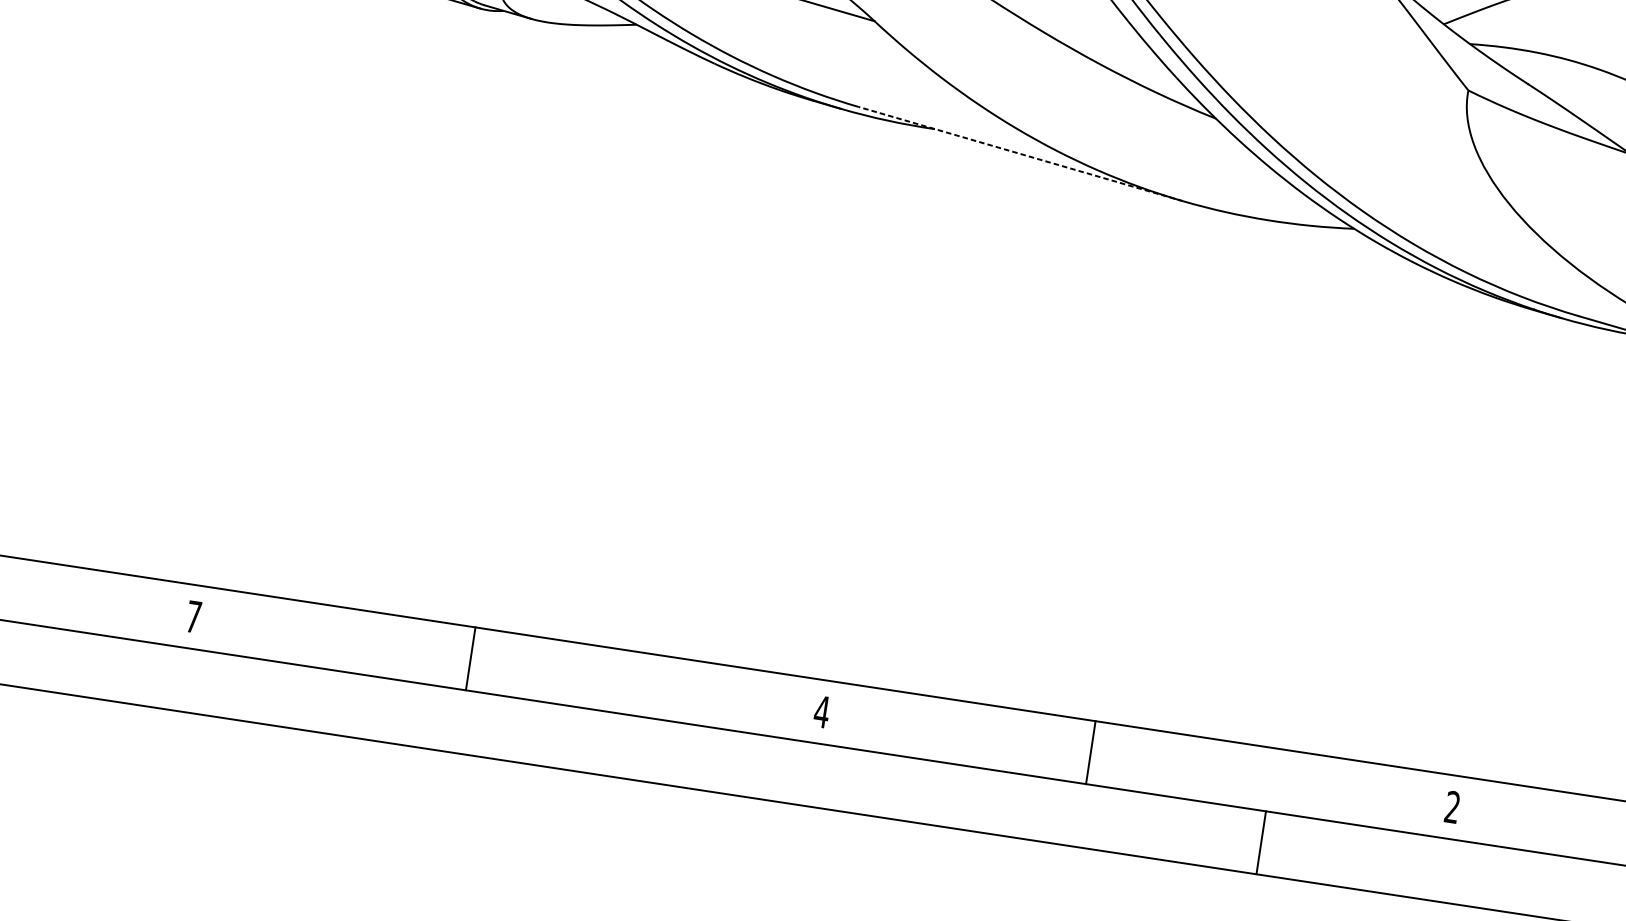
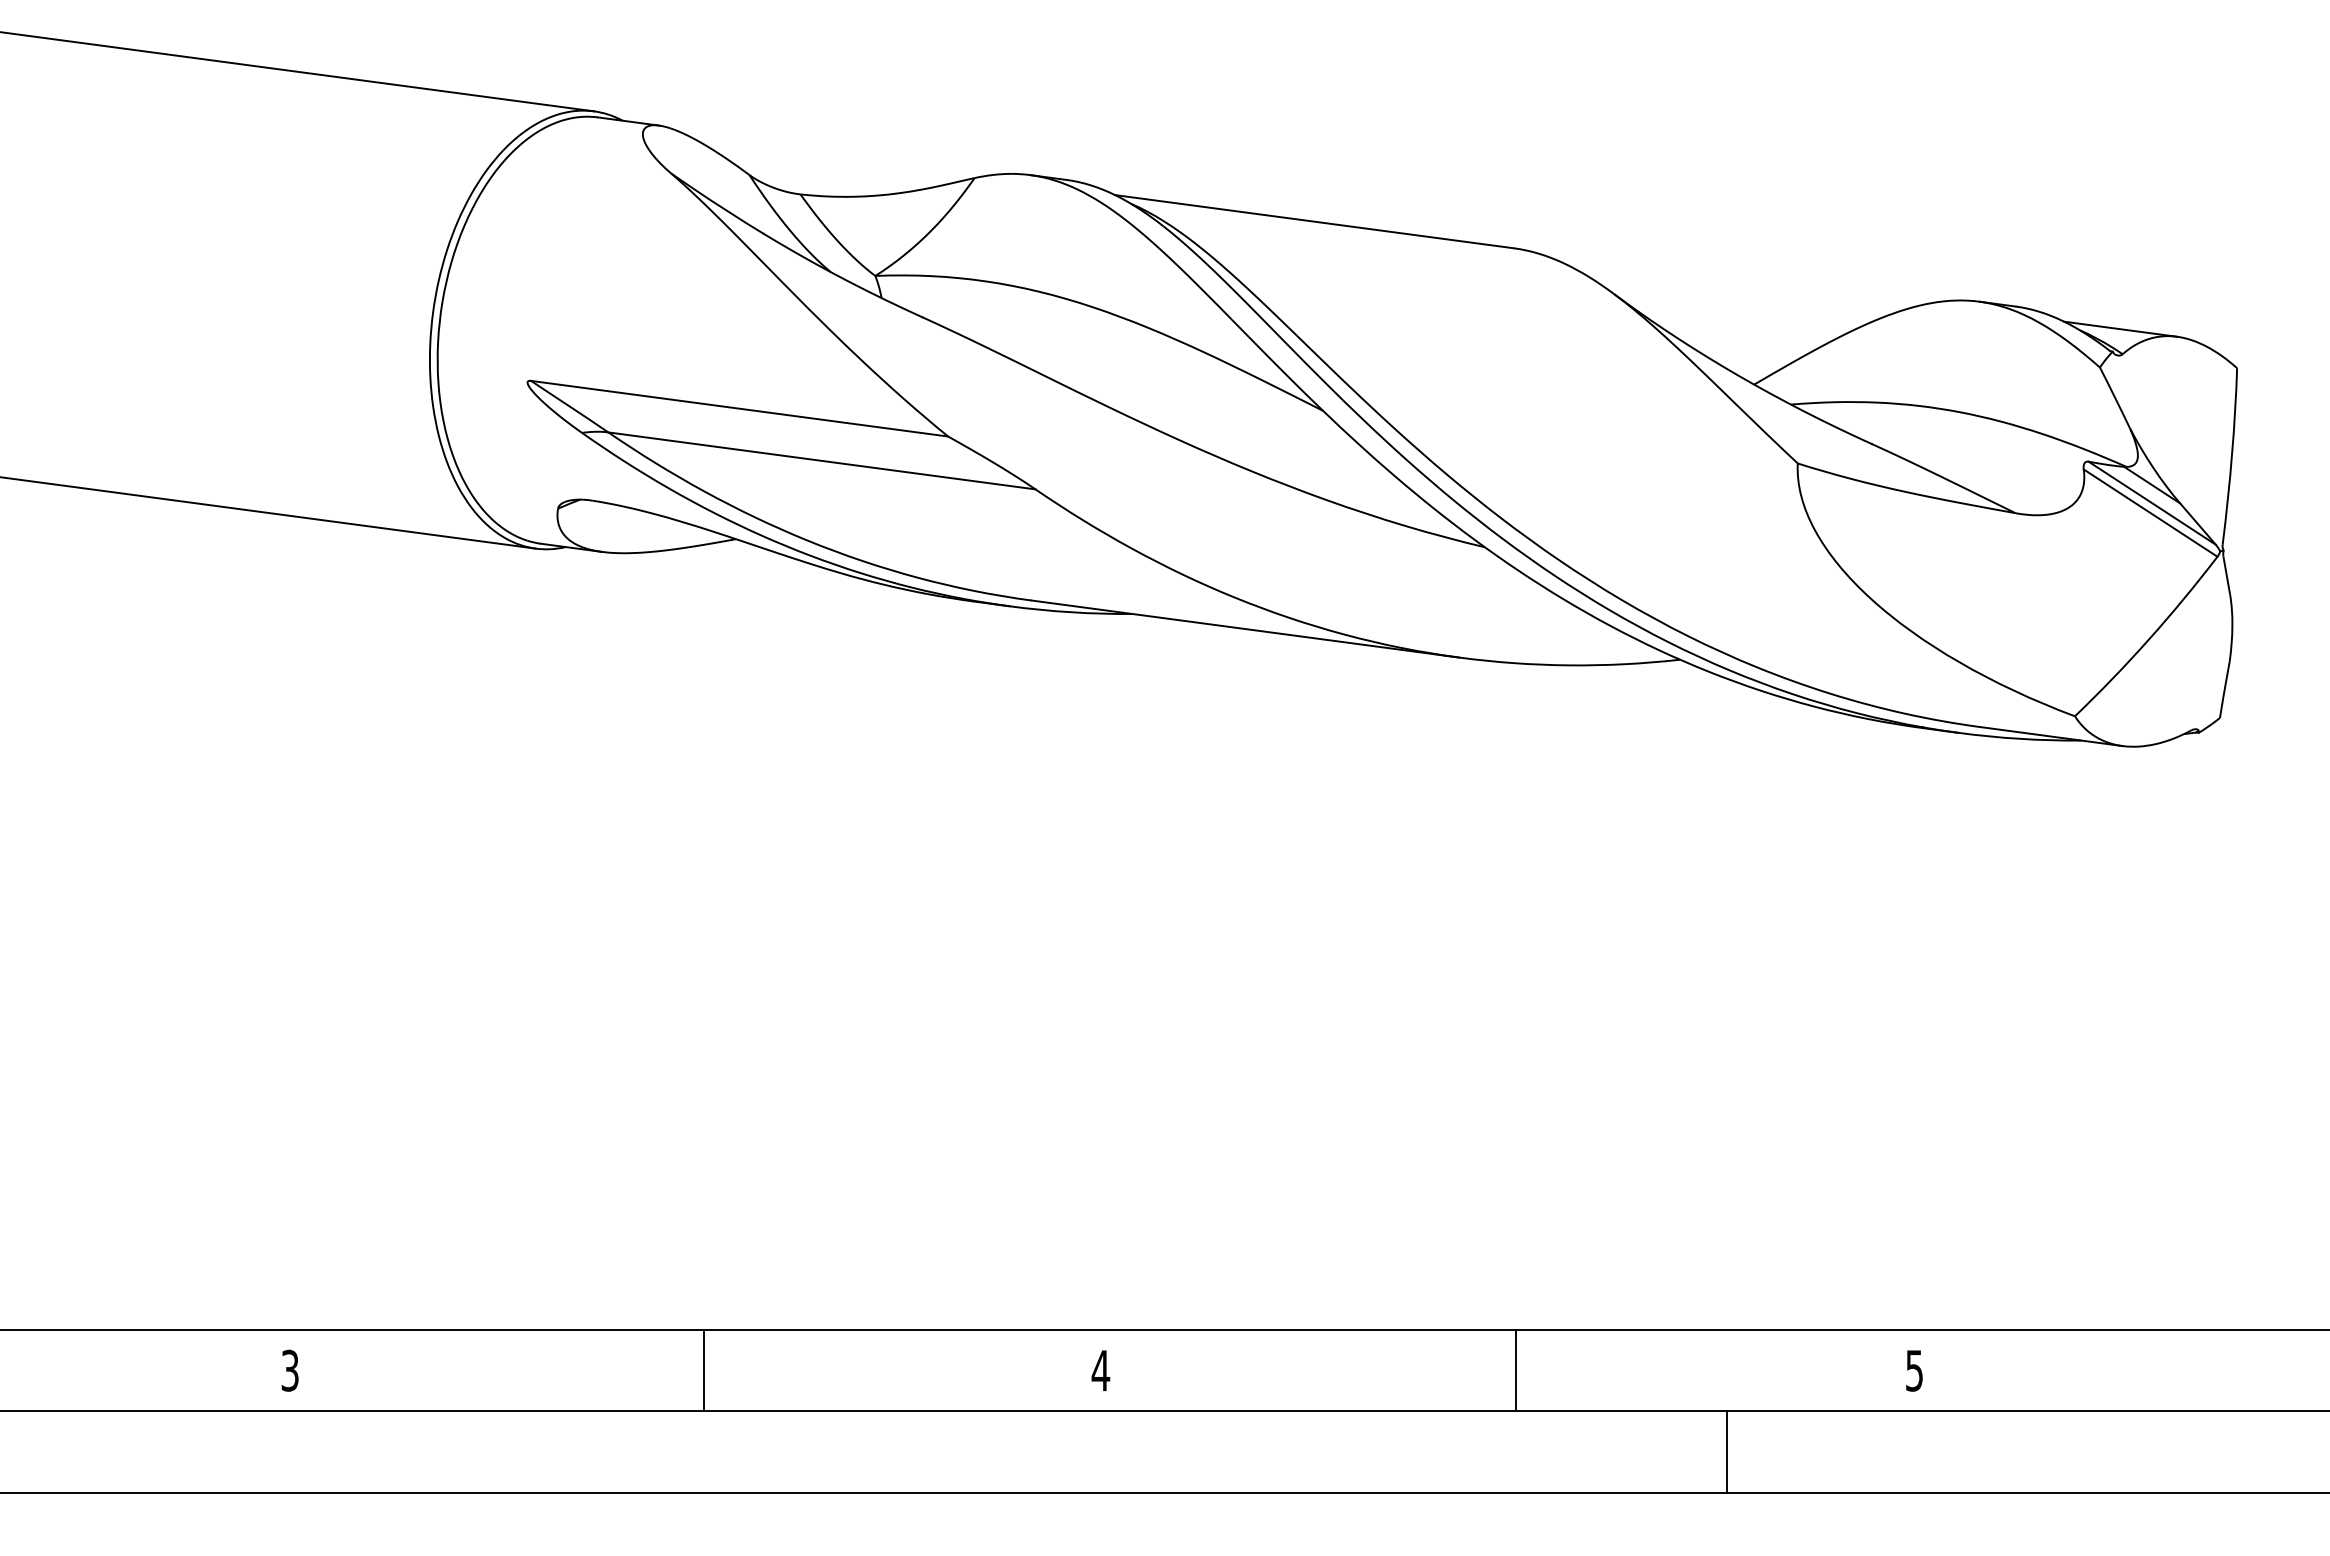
line: (1020, 153) -> (1244, 628), dashed -> solid
text: (193, 616) -> (289, 1370), 7 -> 3
line: (470, 658) -> (703, 1370), moved
line: (1090, 752) -> (1515, 1370), moved
text: (1452, 807) -> (1914, 1370), 2 -> 5
line: (1260, 842) -> (1726, 1451), moved

